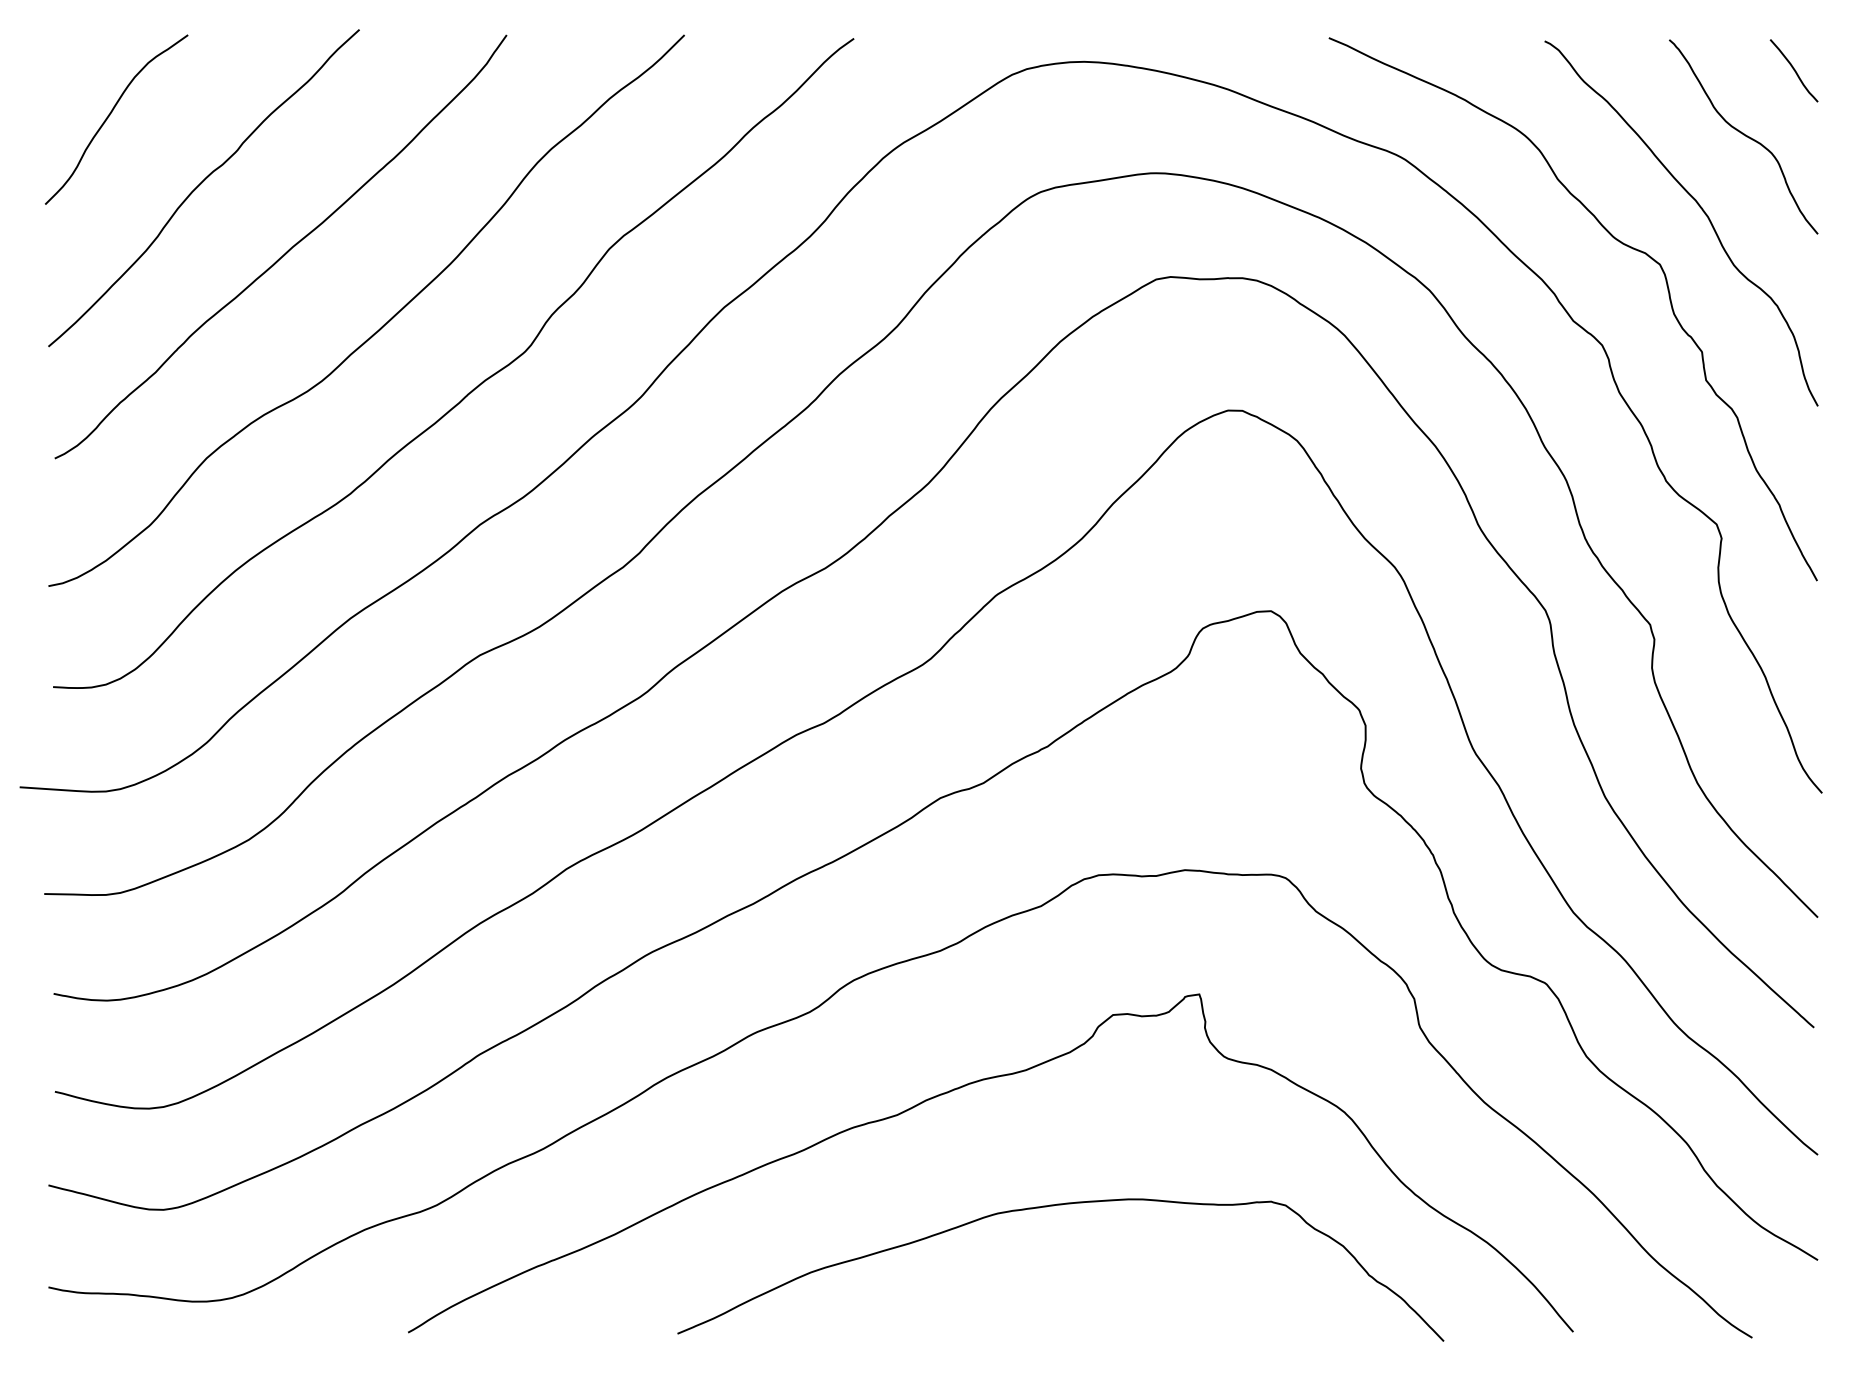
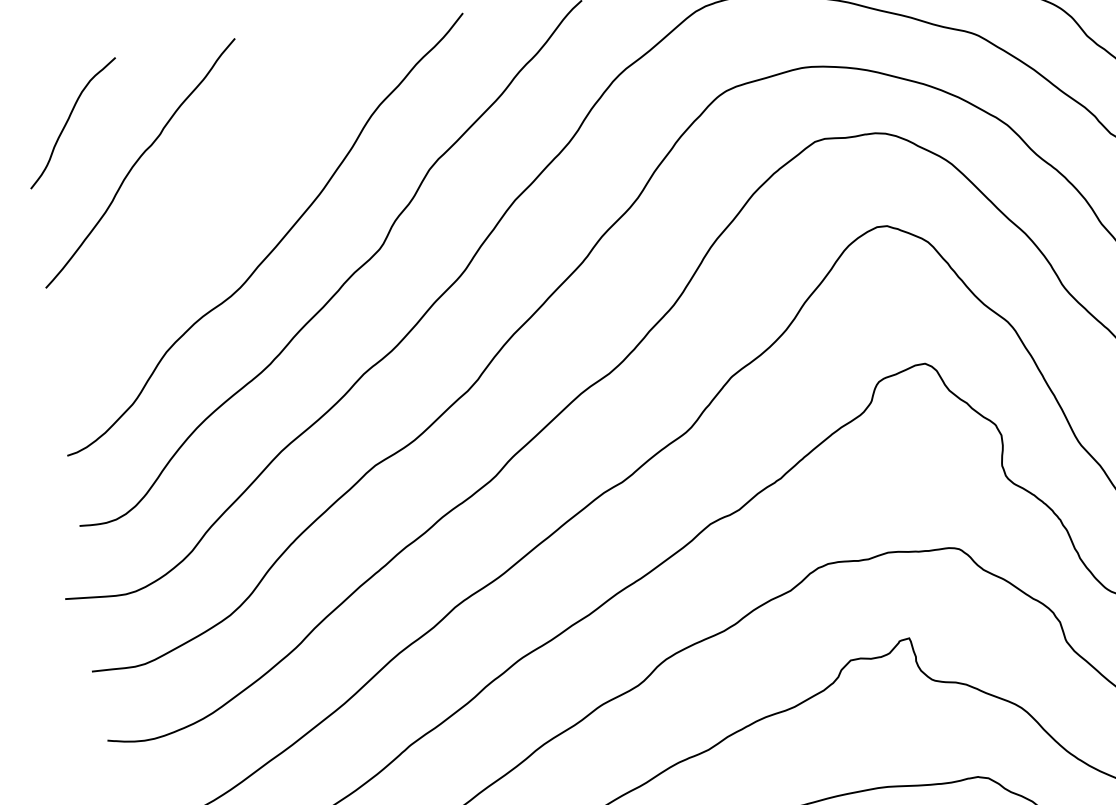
curve: (286, 251) -> (203, 200), removed

